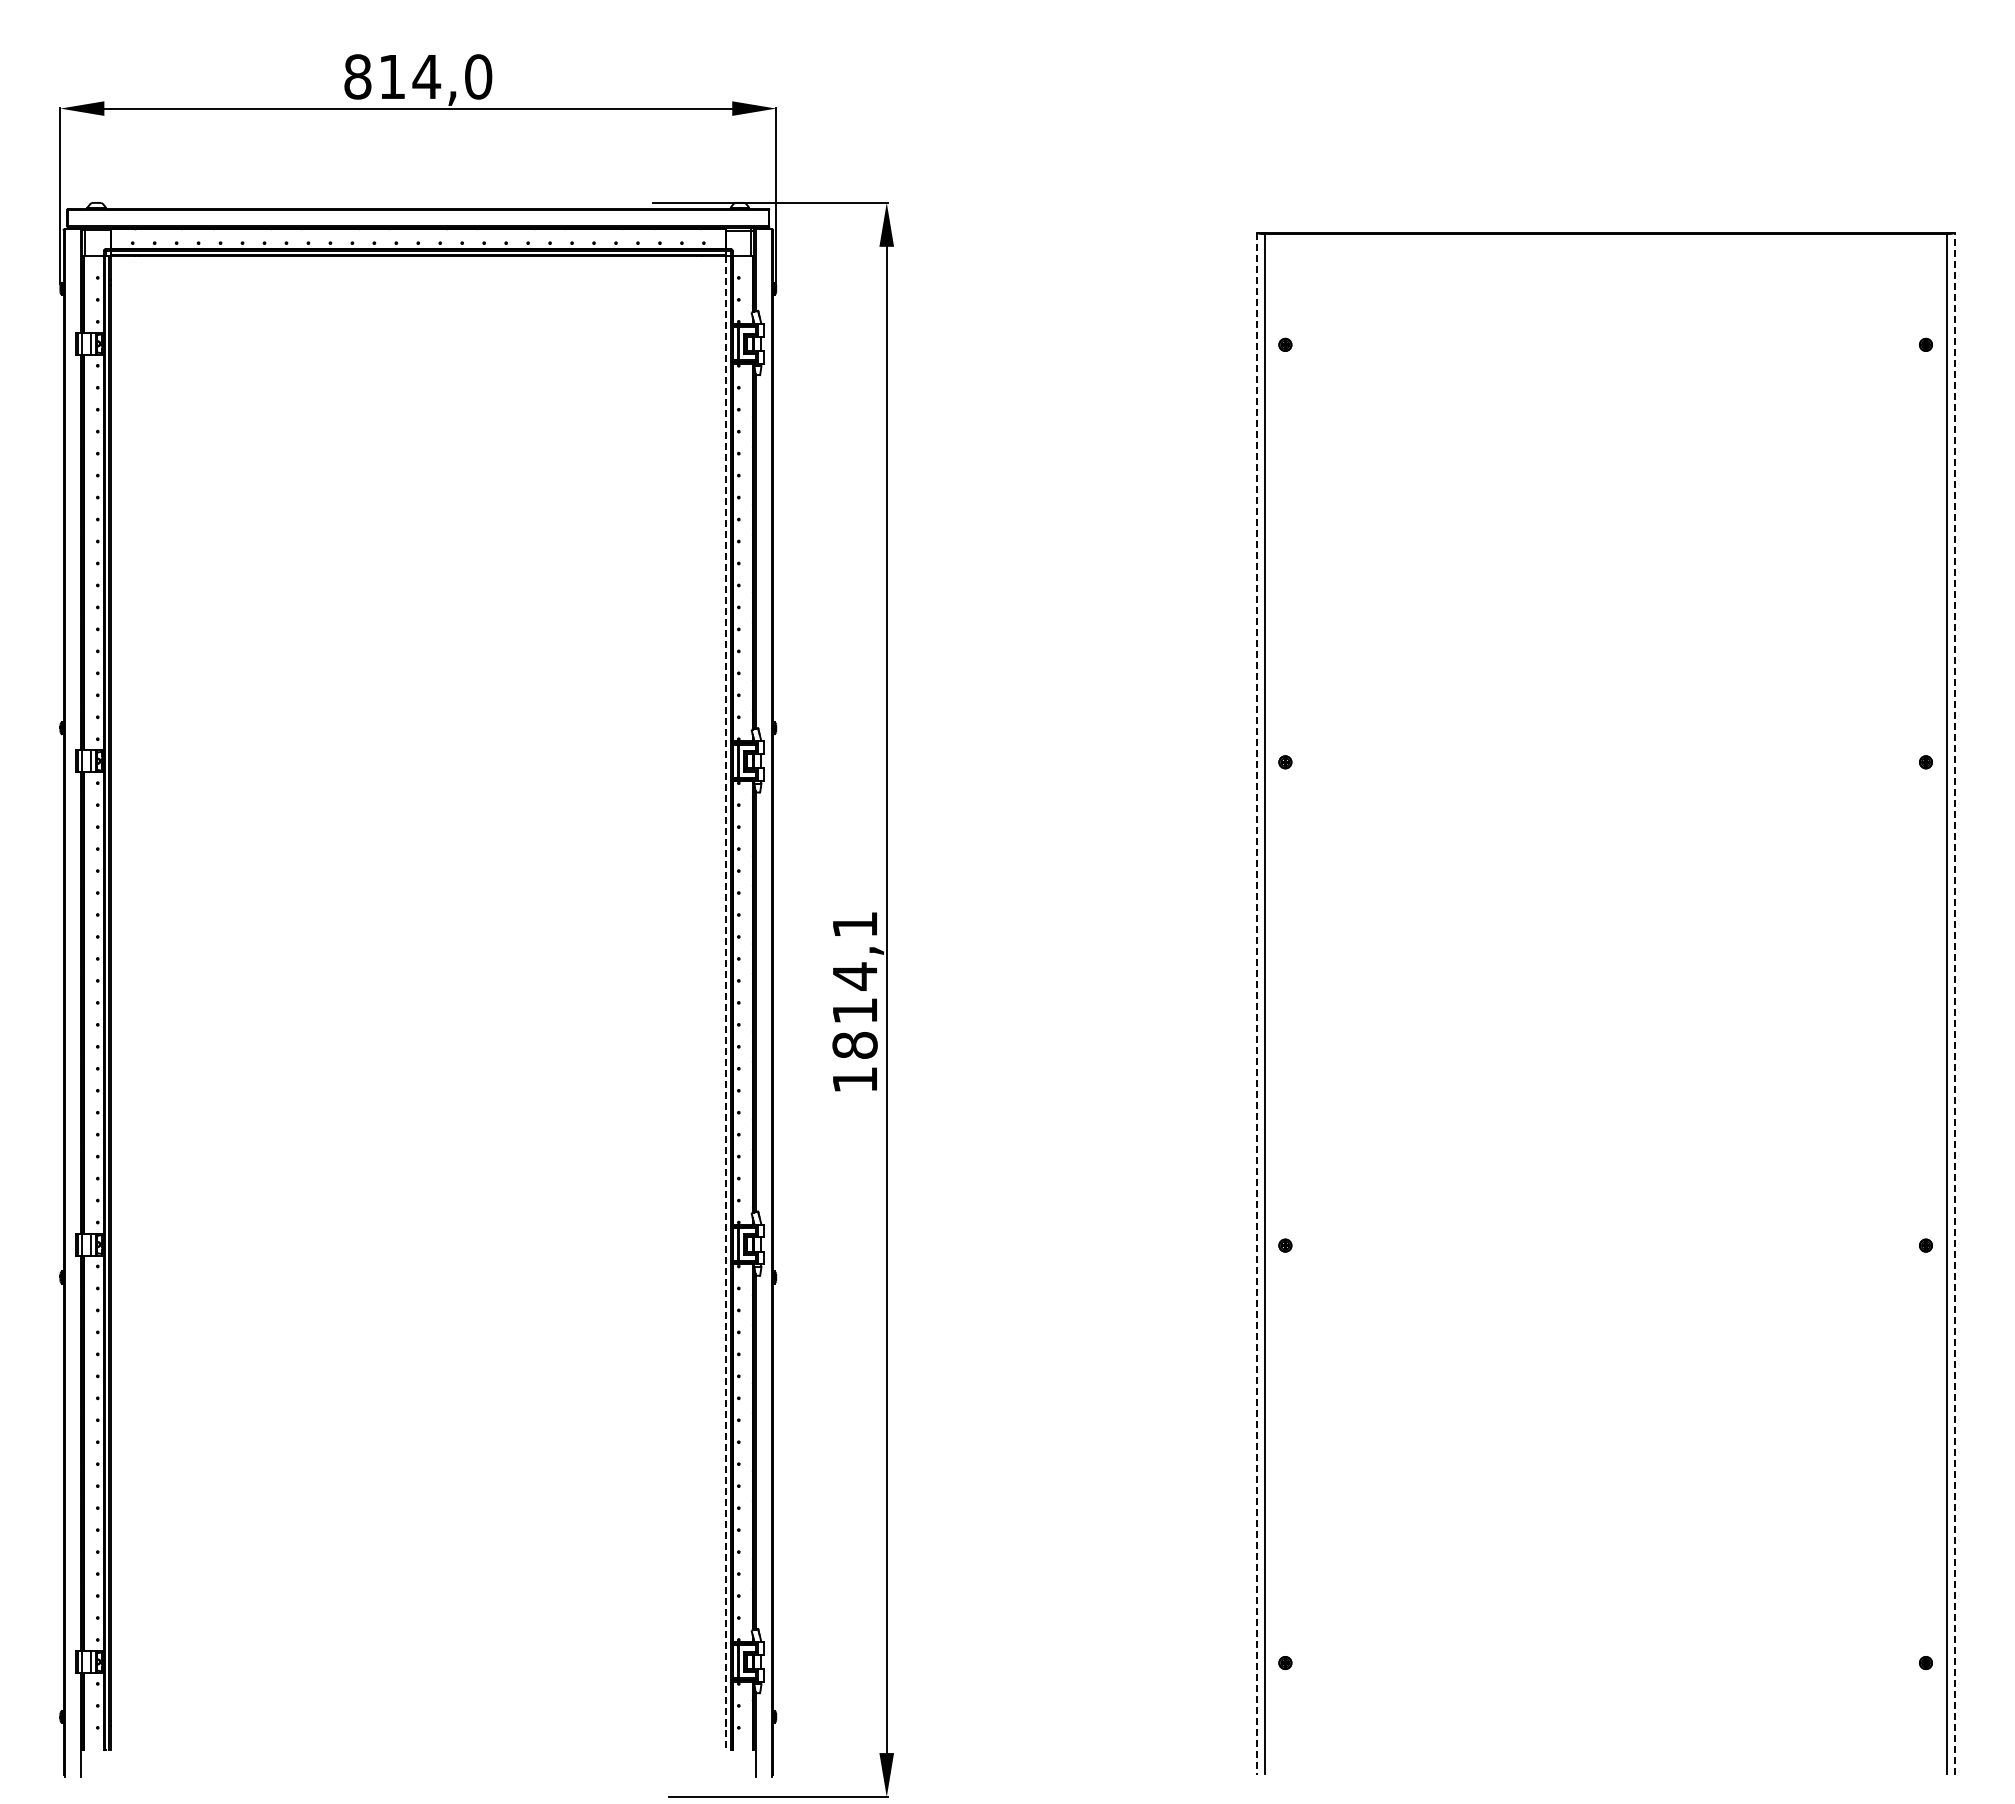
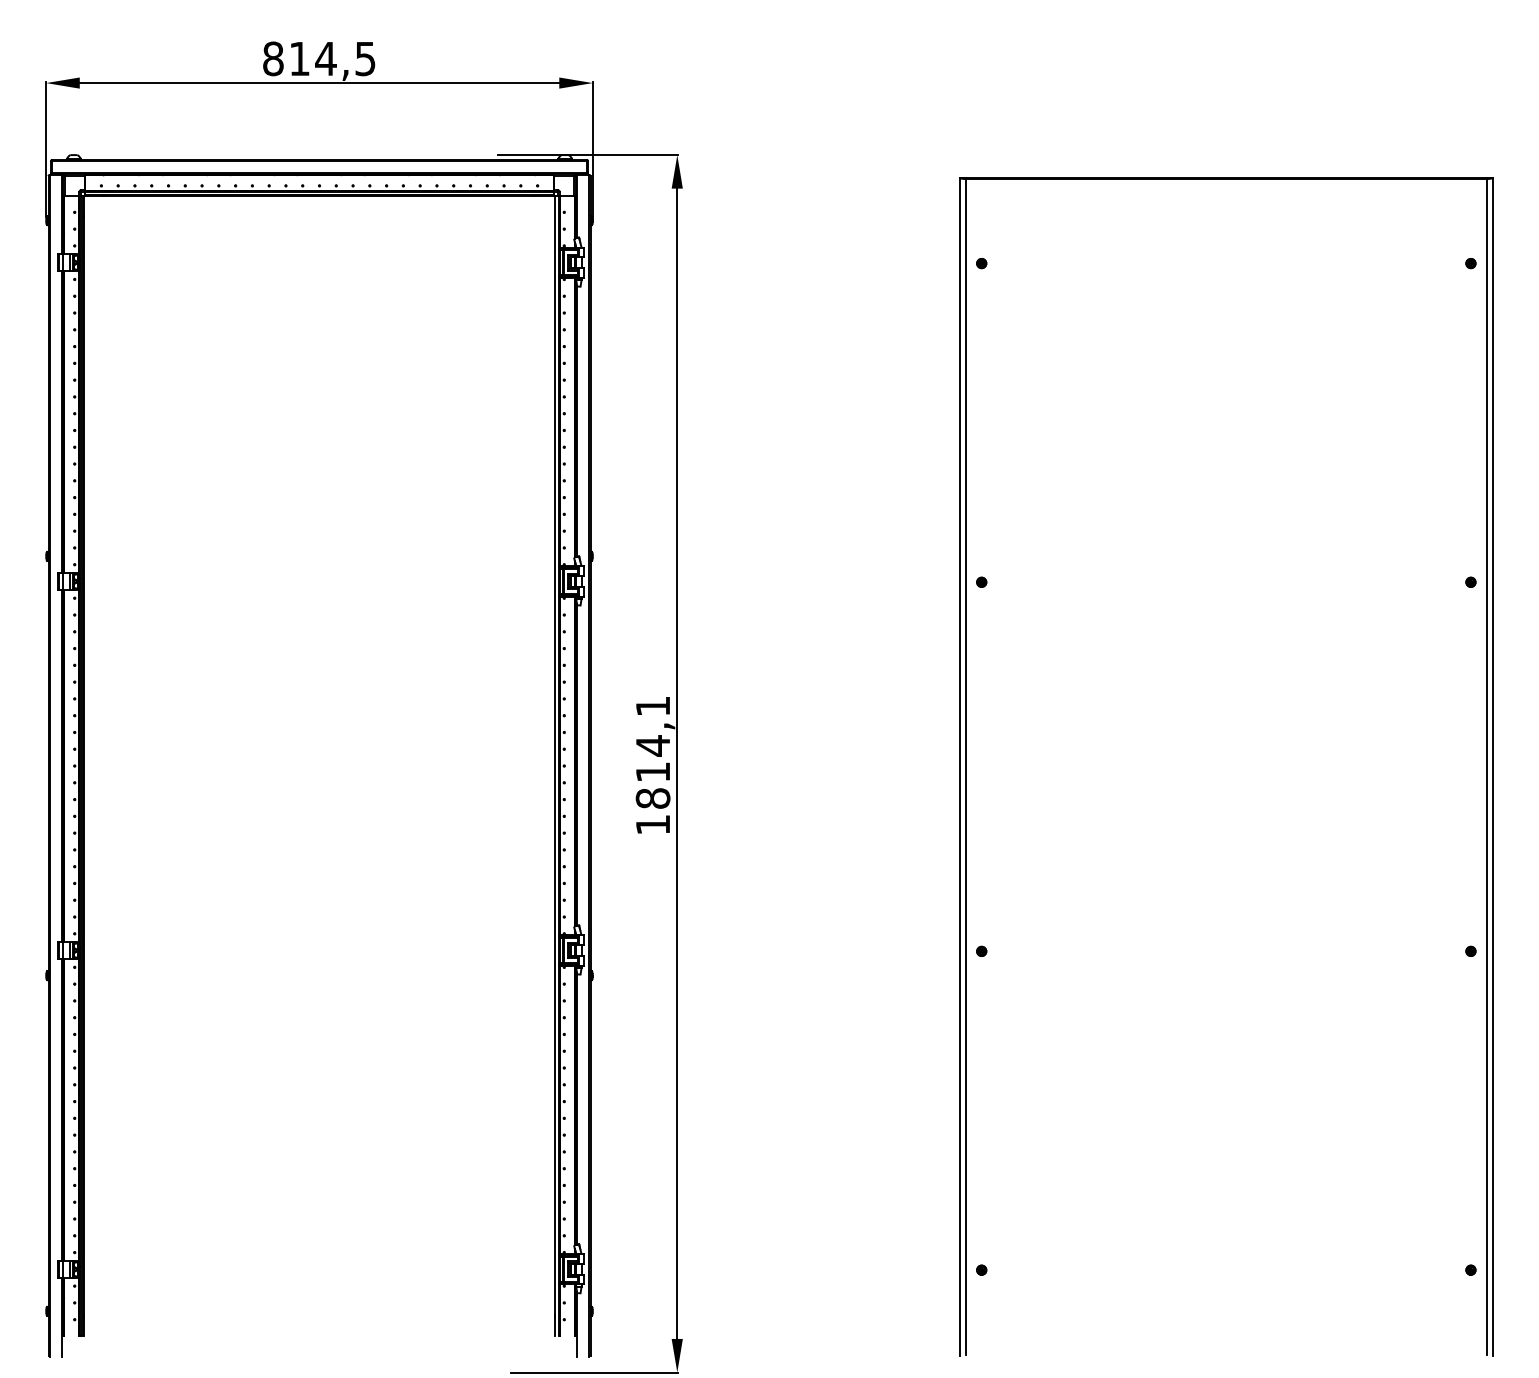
text: (478, 76) -> (365, 58), 814,0 -> 814,5
line: (726, 1002) -> (554, 765), dashed -> solid
line: (1954, 1003) -> (1492, 766), dashed -> solid
line: (1256, 1004) -> (959, 767), dashed -> solid

